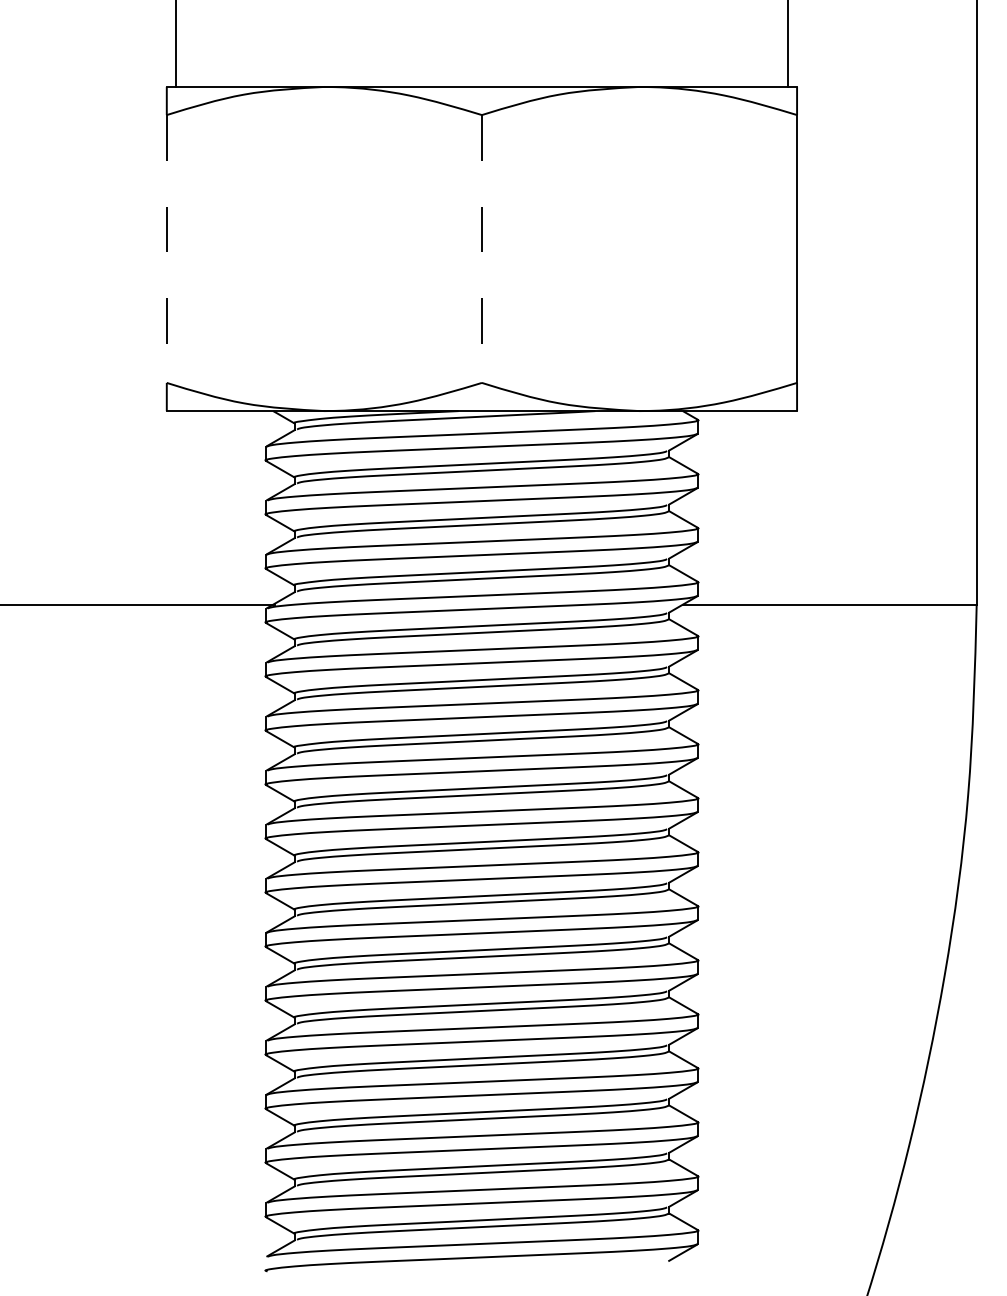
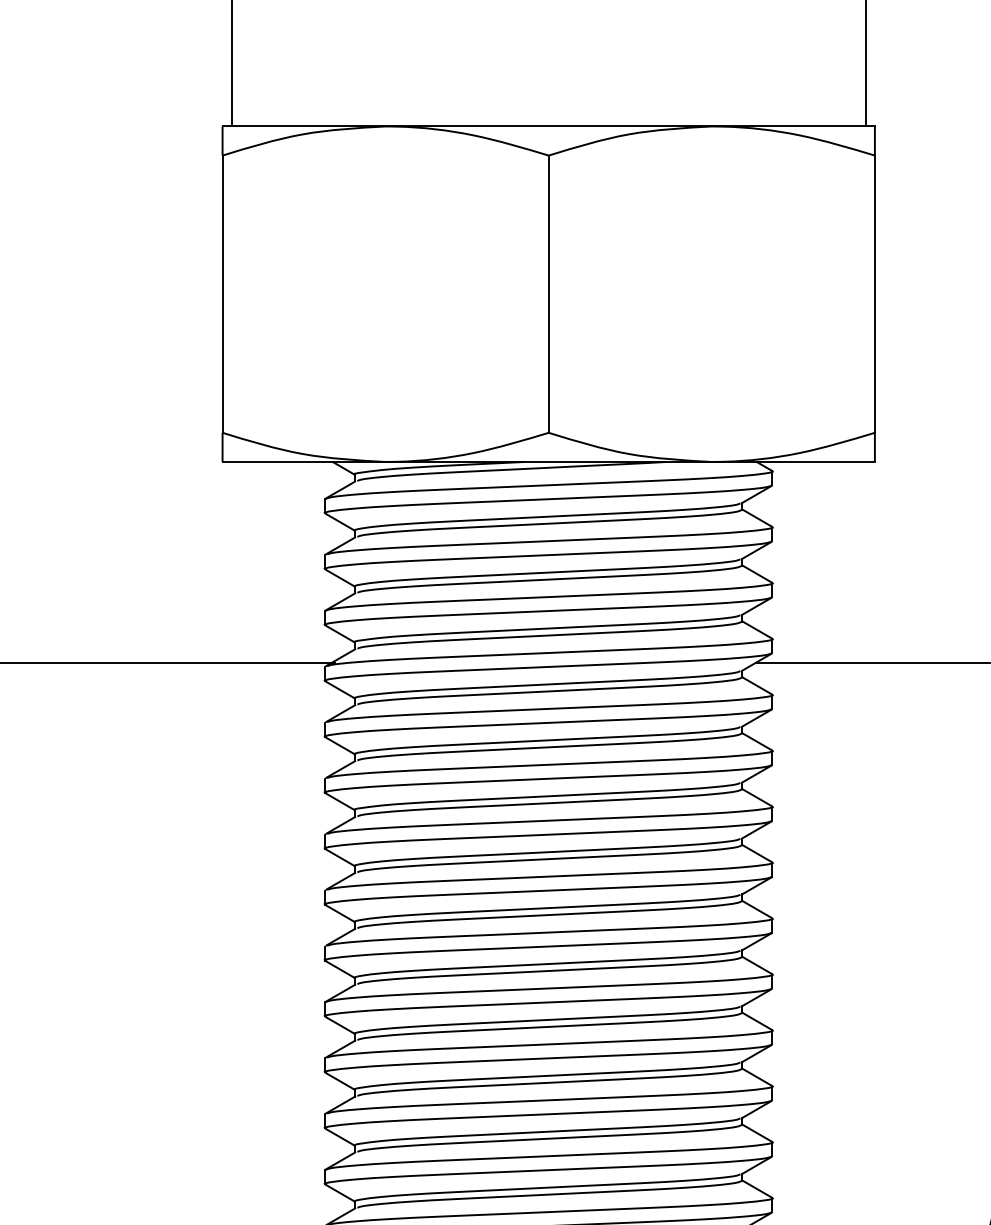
line: (166, 249) -> (222, 294), dashed -> solid
line: (481, 249) -> (548, 294), dashed -> solid

